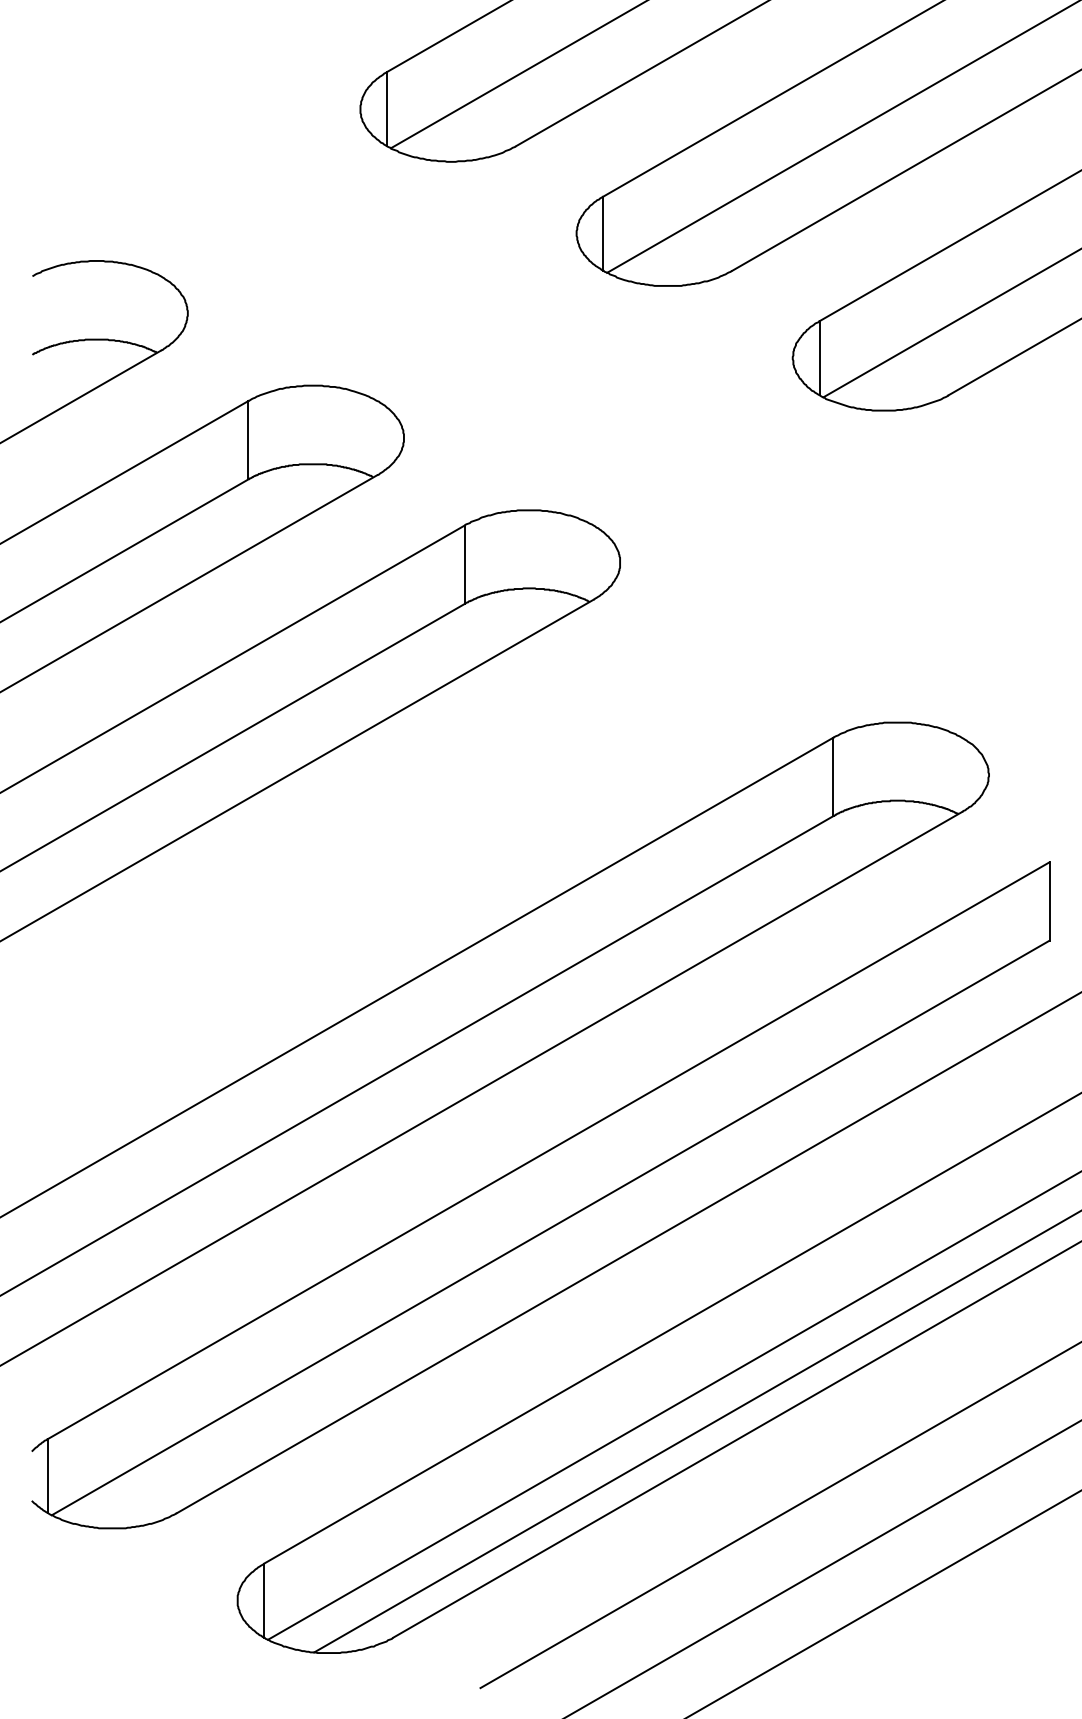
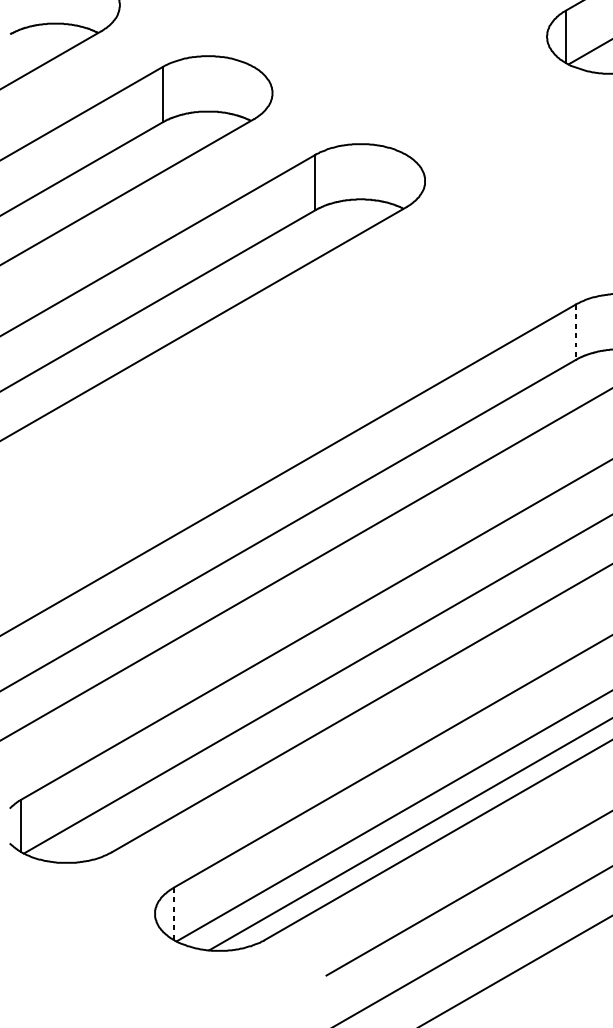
line: (833, 777) -> (575, 332), solid -> dashed
line: (264, 1601) -> (174, 914), solid -> dashed

